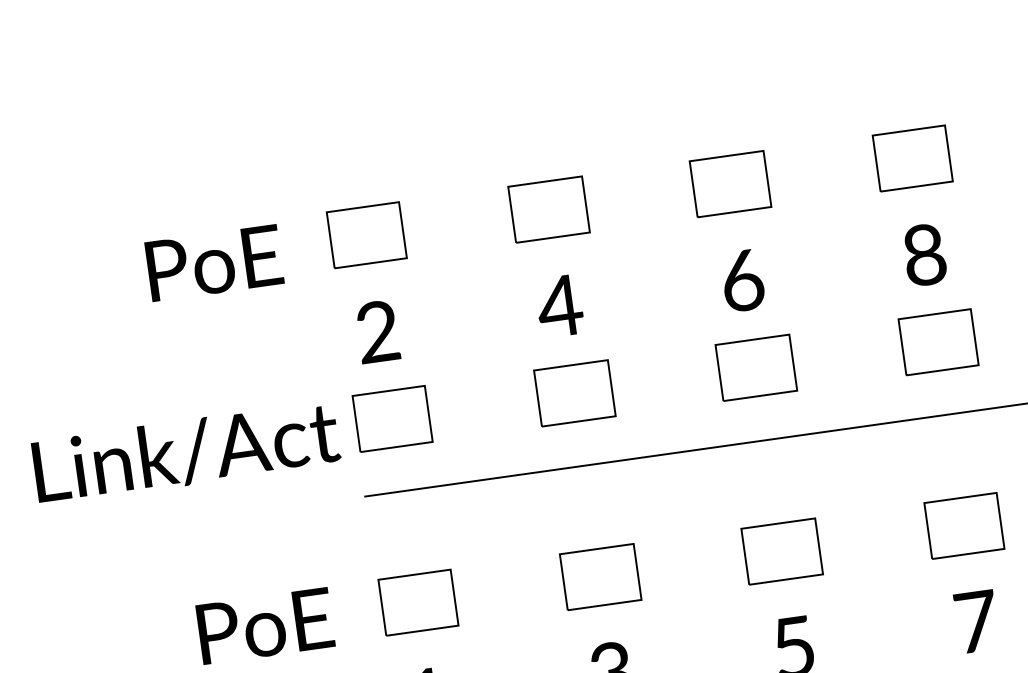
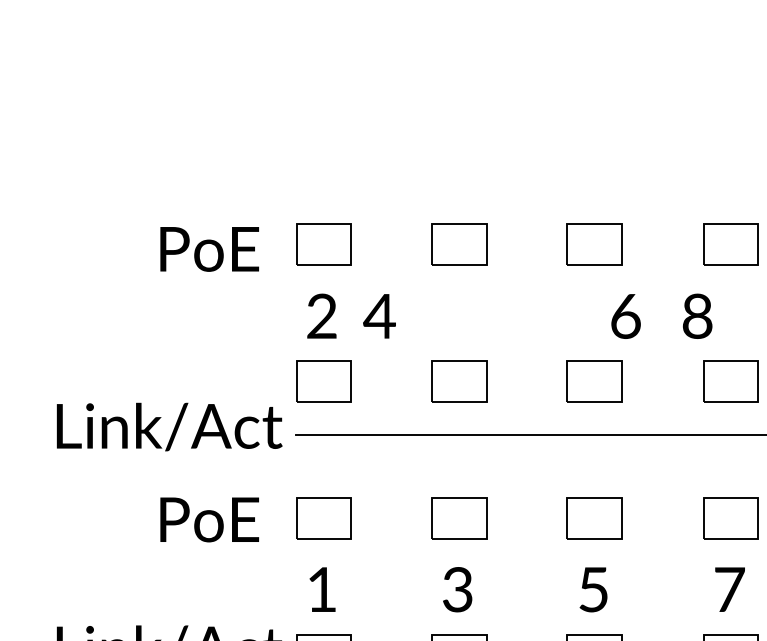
text: (924, 253) -> (697, 315), moved
text: (742, 280) -> (625, 316), moved
text: (559, 306) -> (379, 316), moved
text: (186, 452) -> (169, 426), moved

